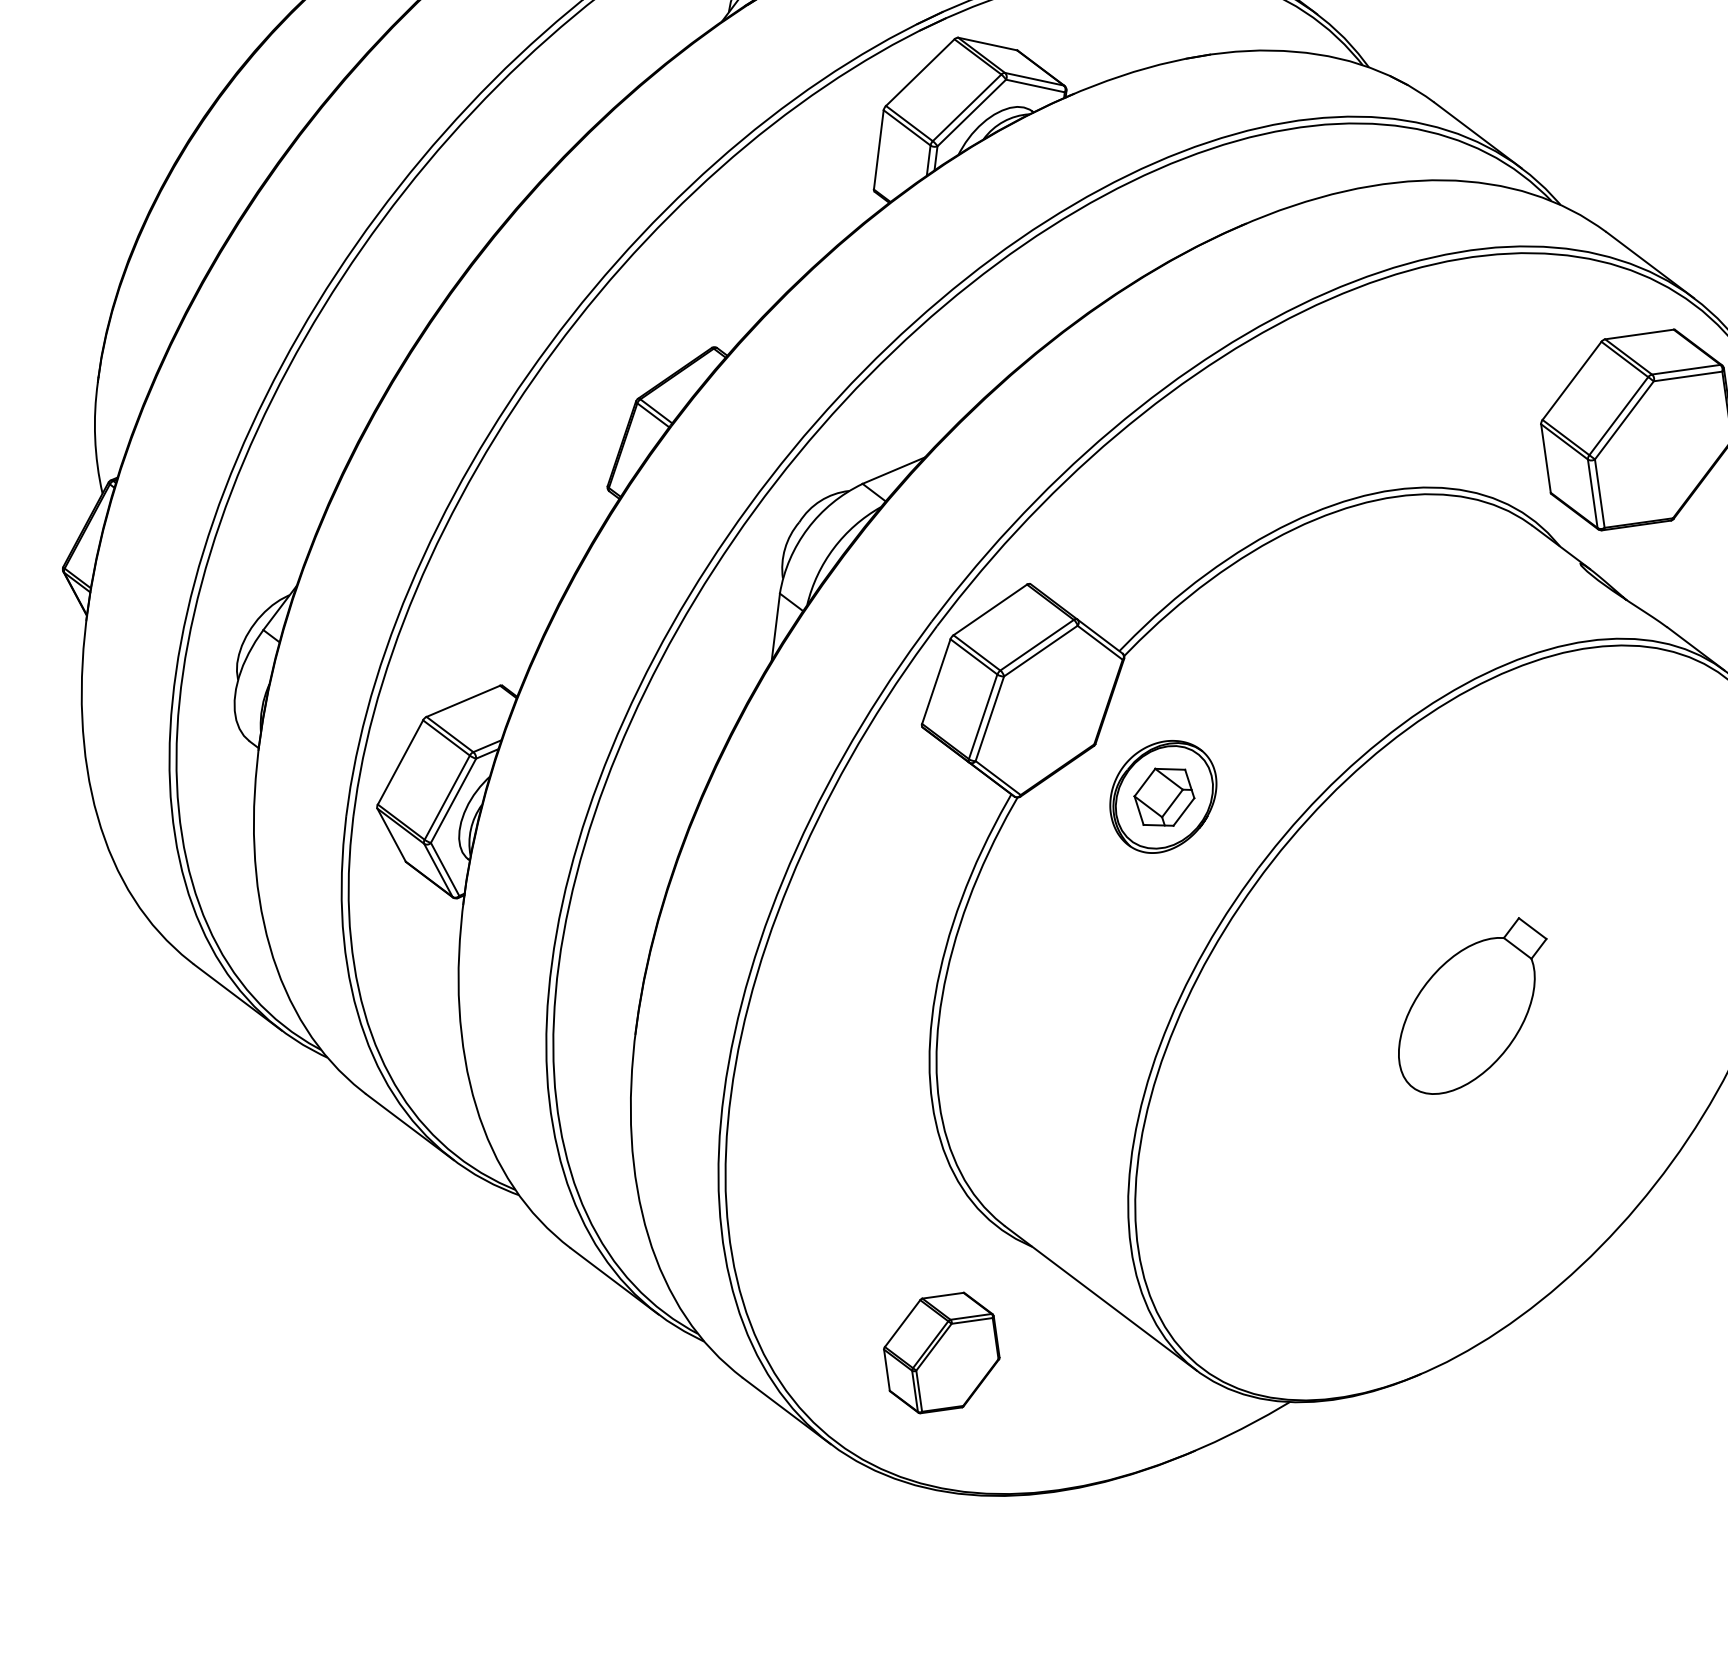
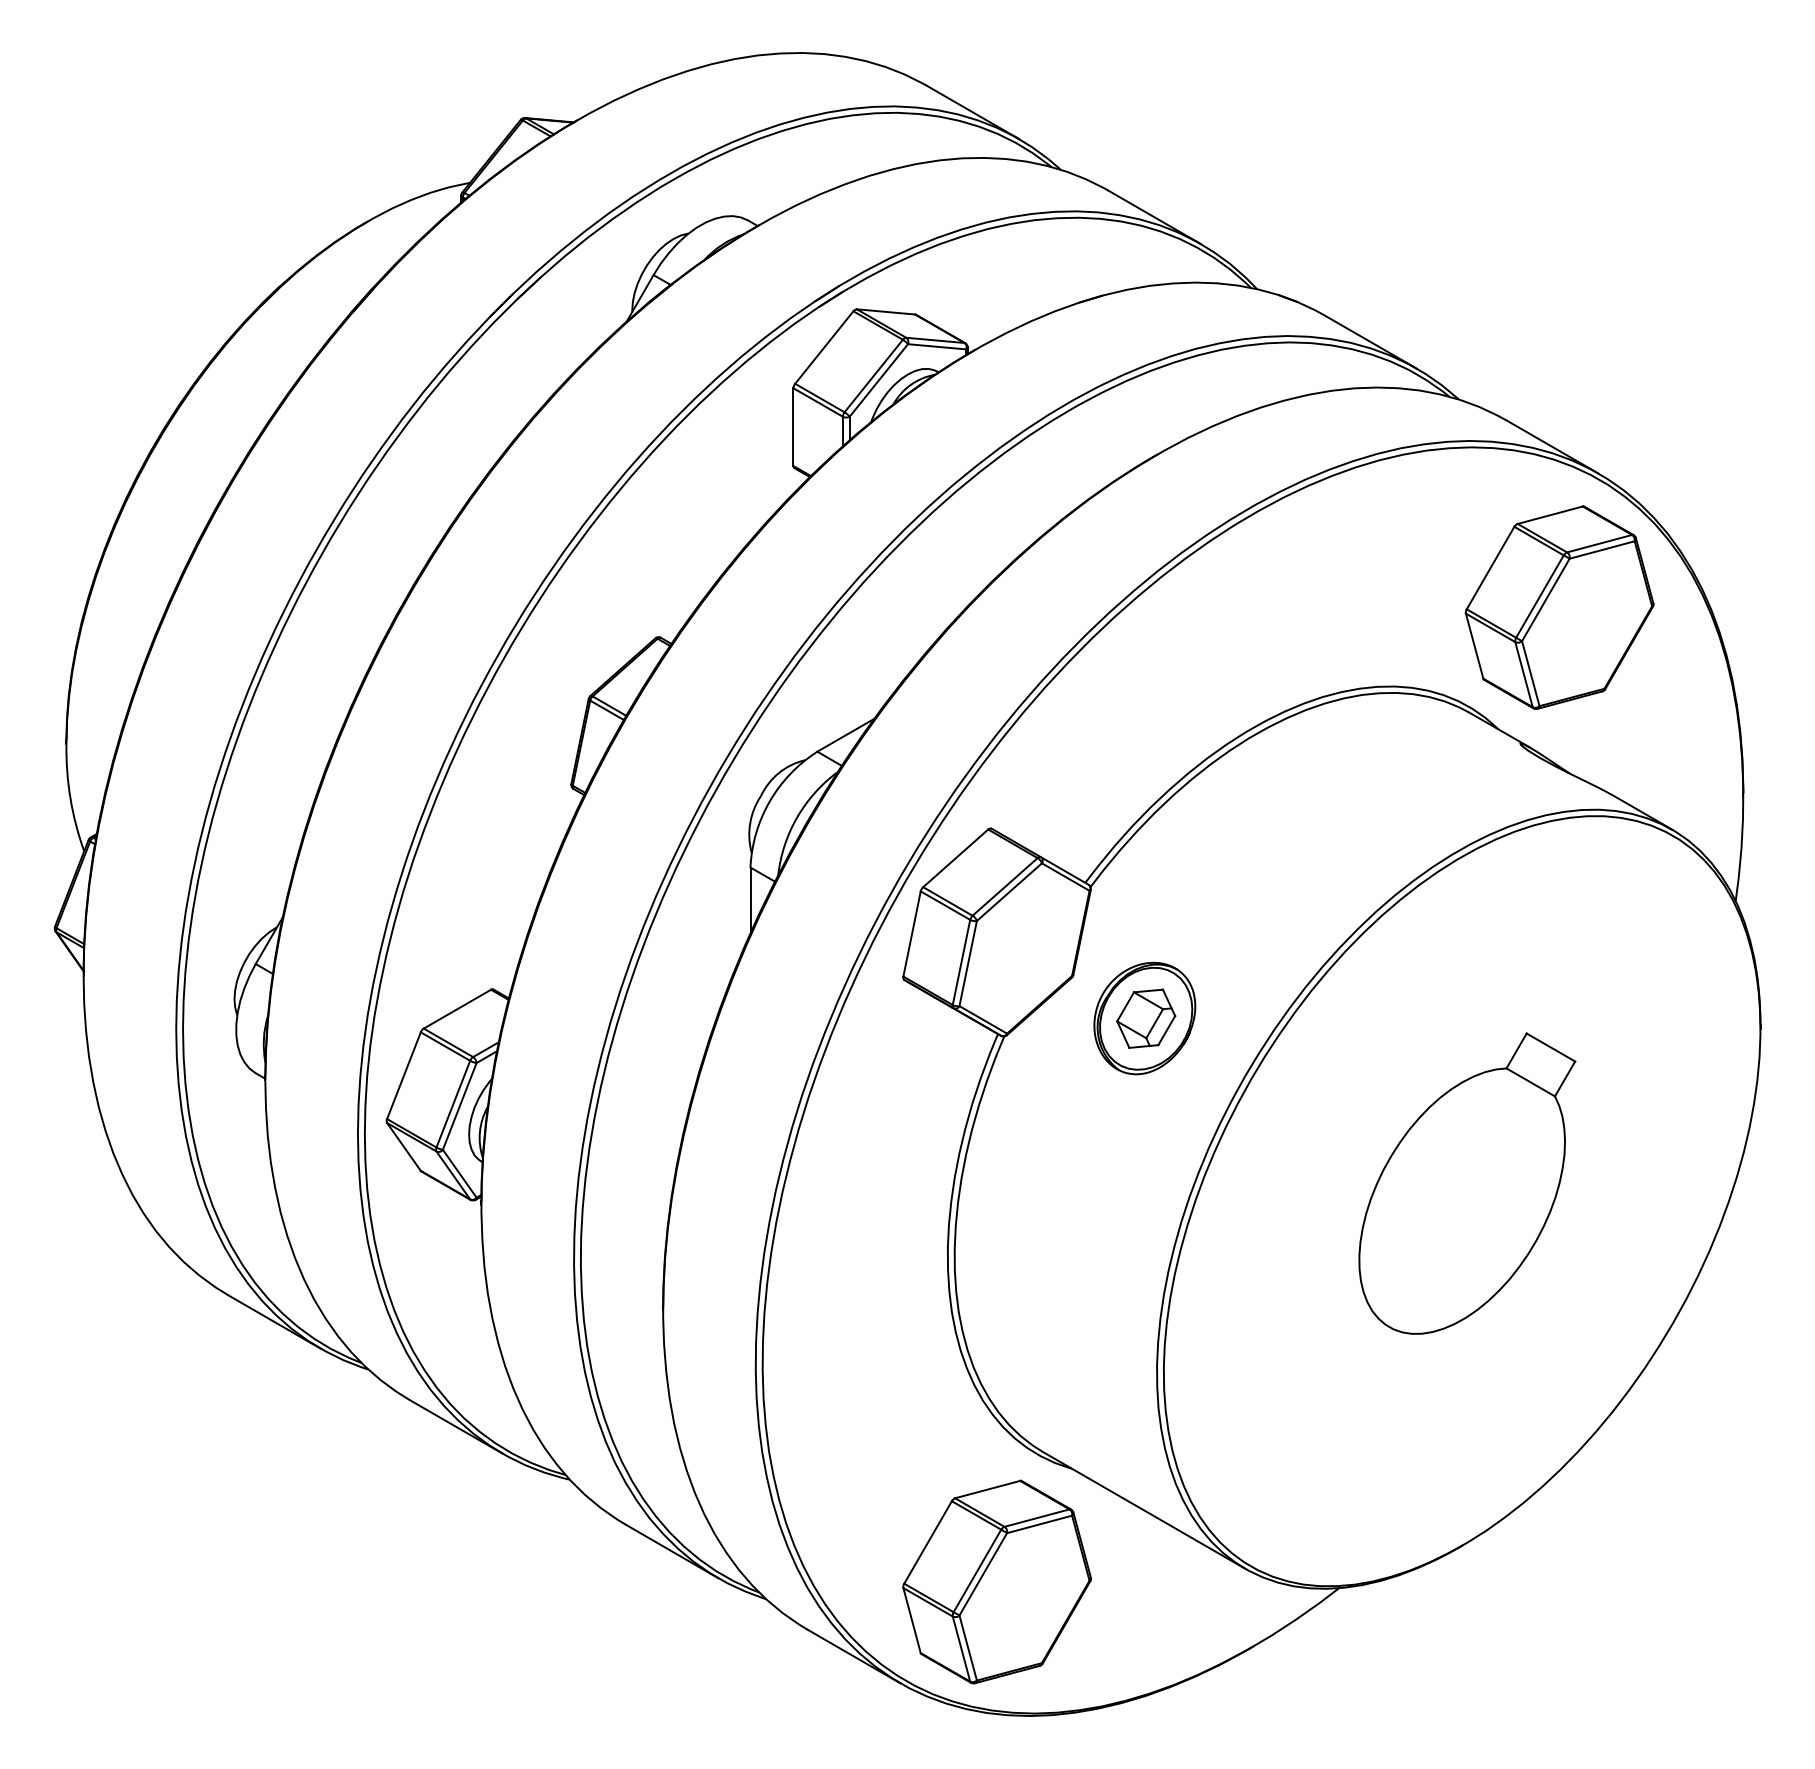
part: (1471, 1005) -> (1467, 1183), size x1.67
part: (941, 1352) -> (996, 1581), size x1.67

